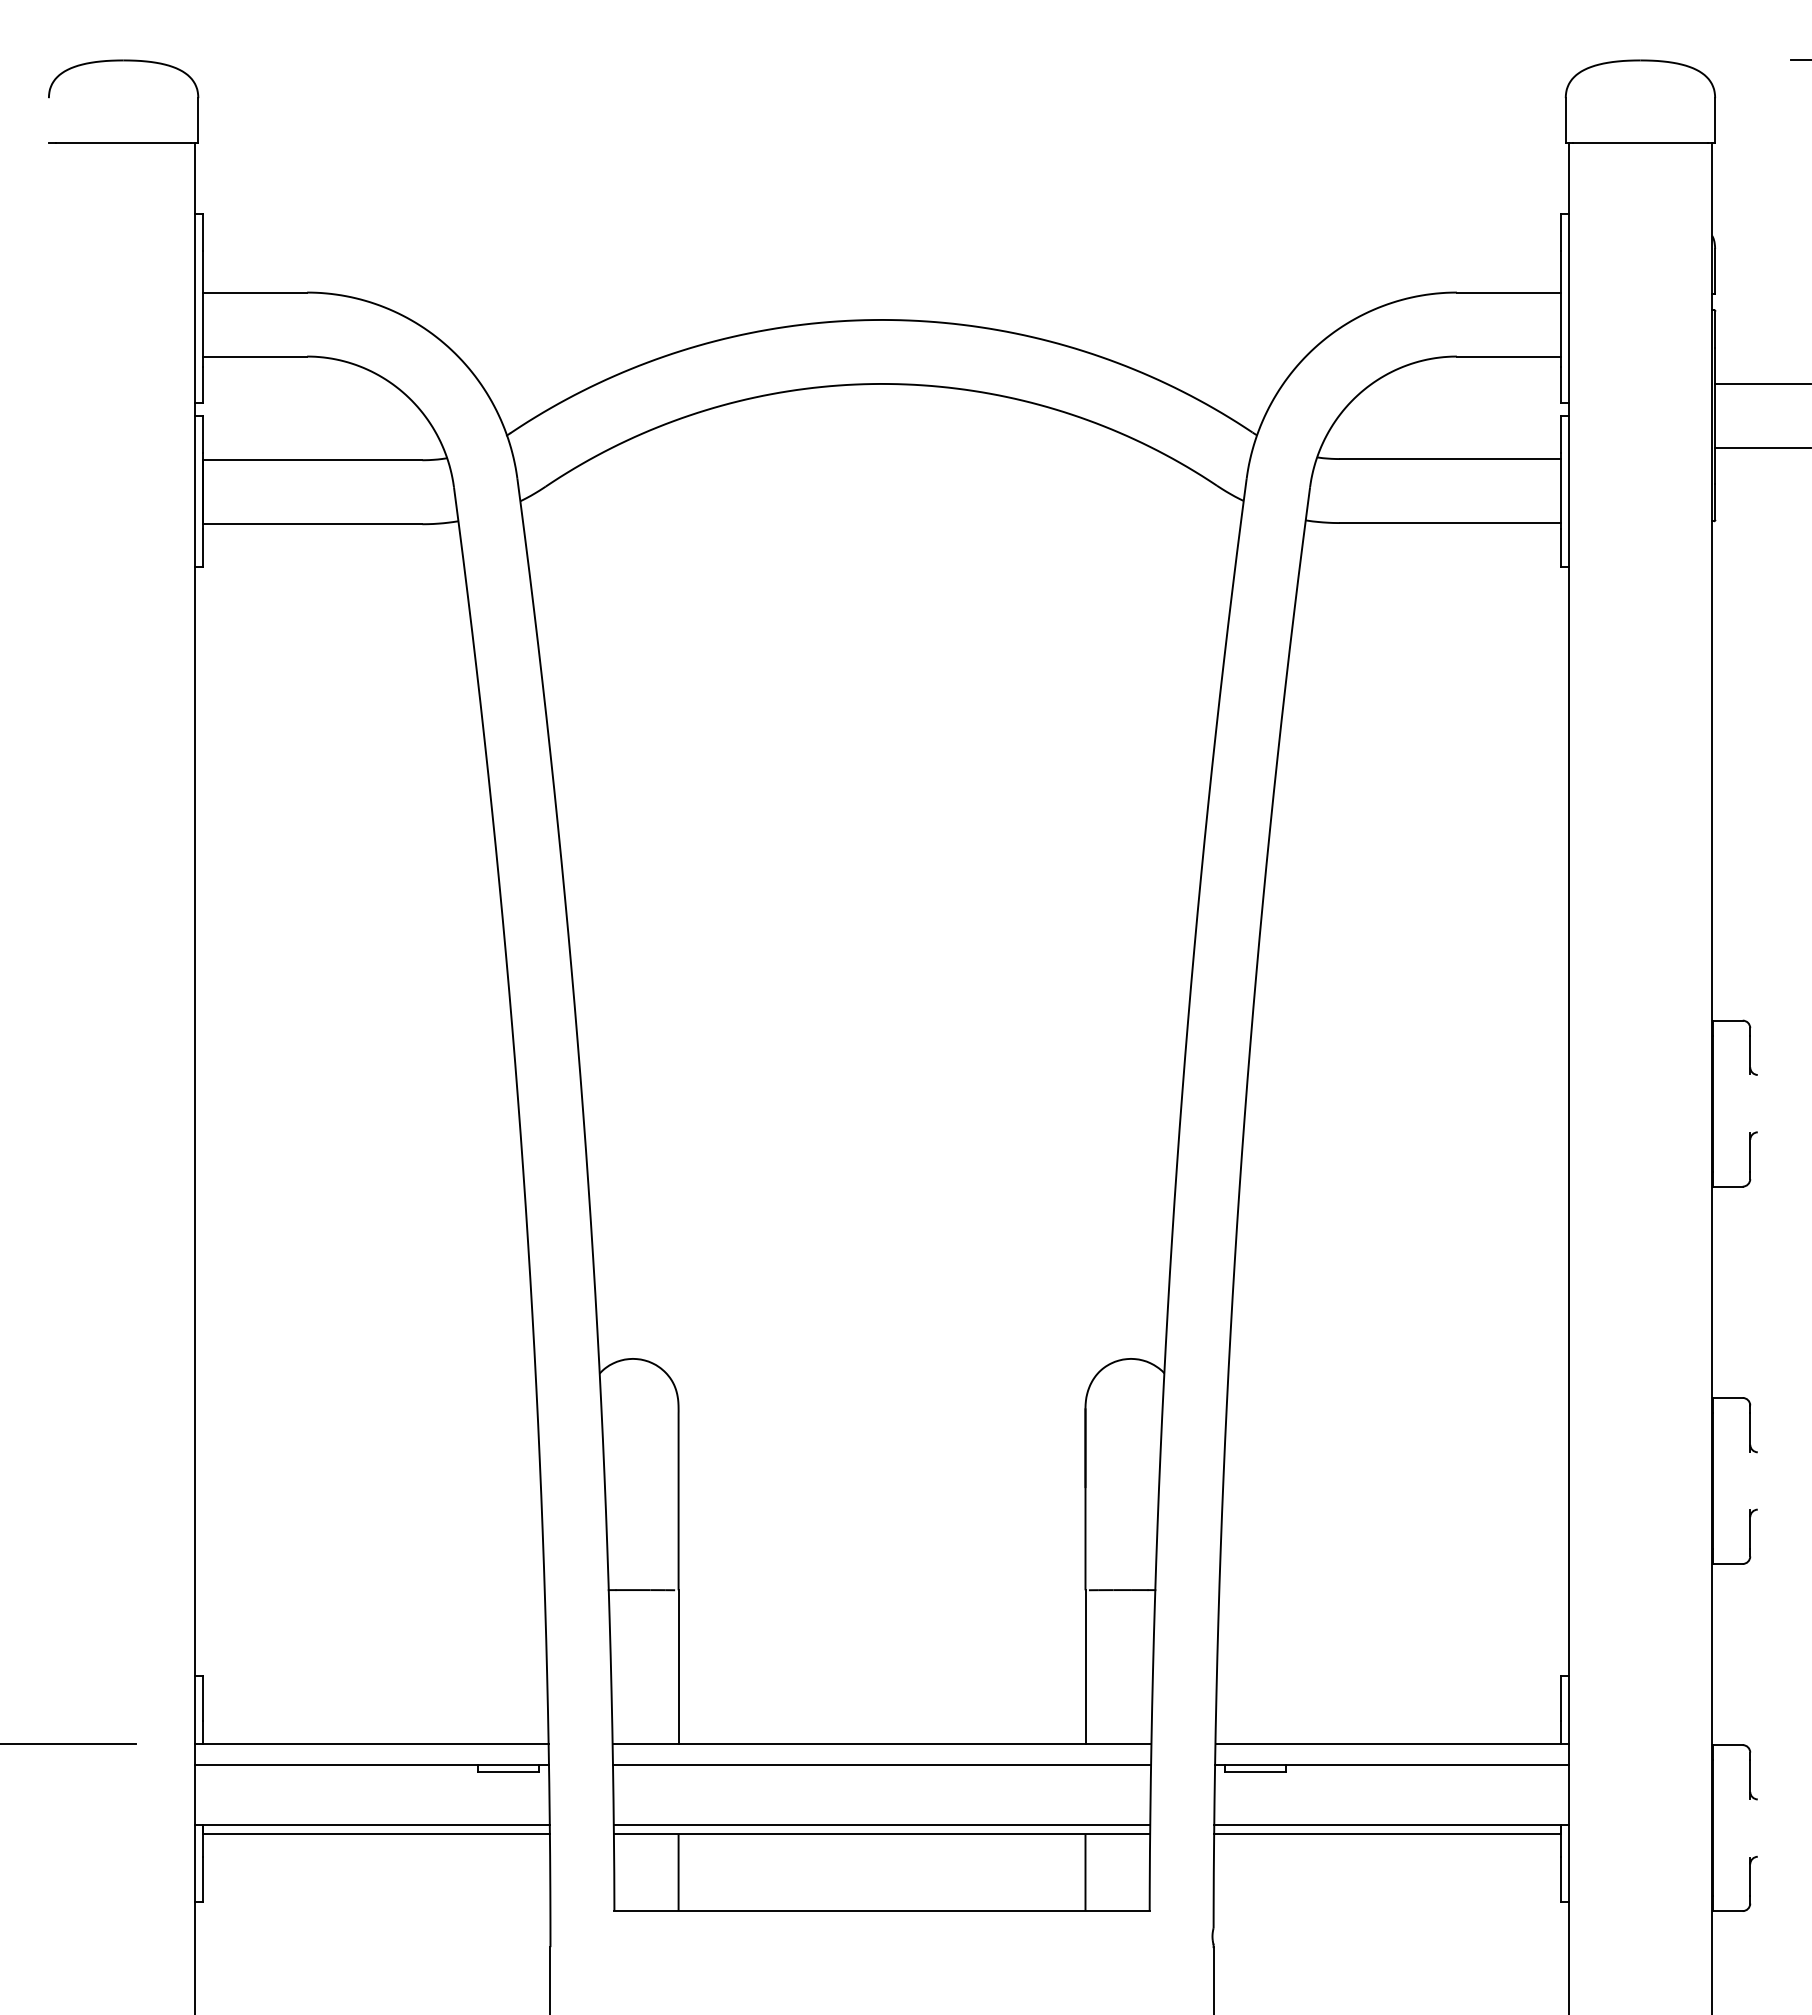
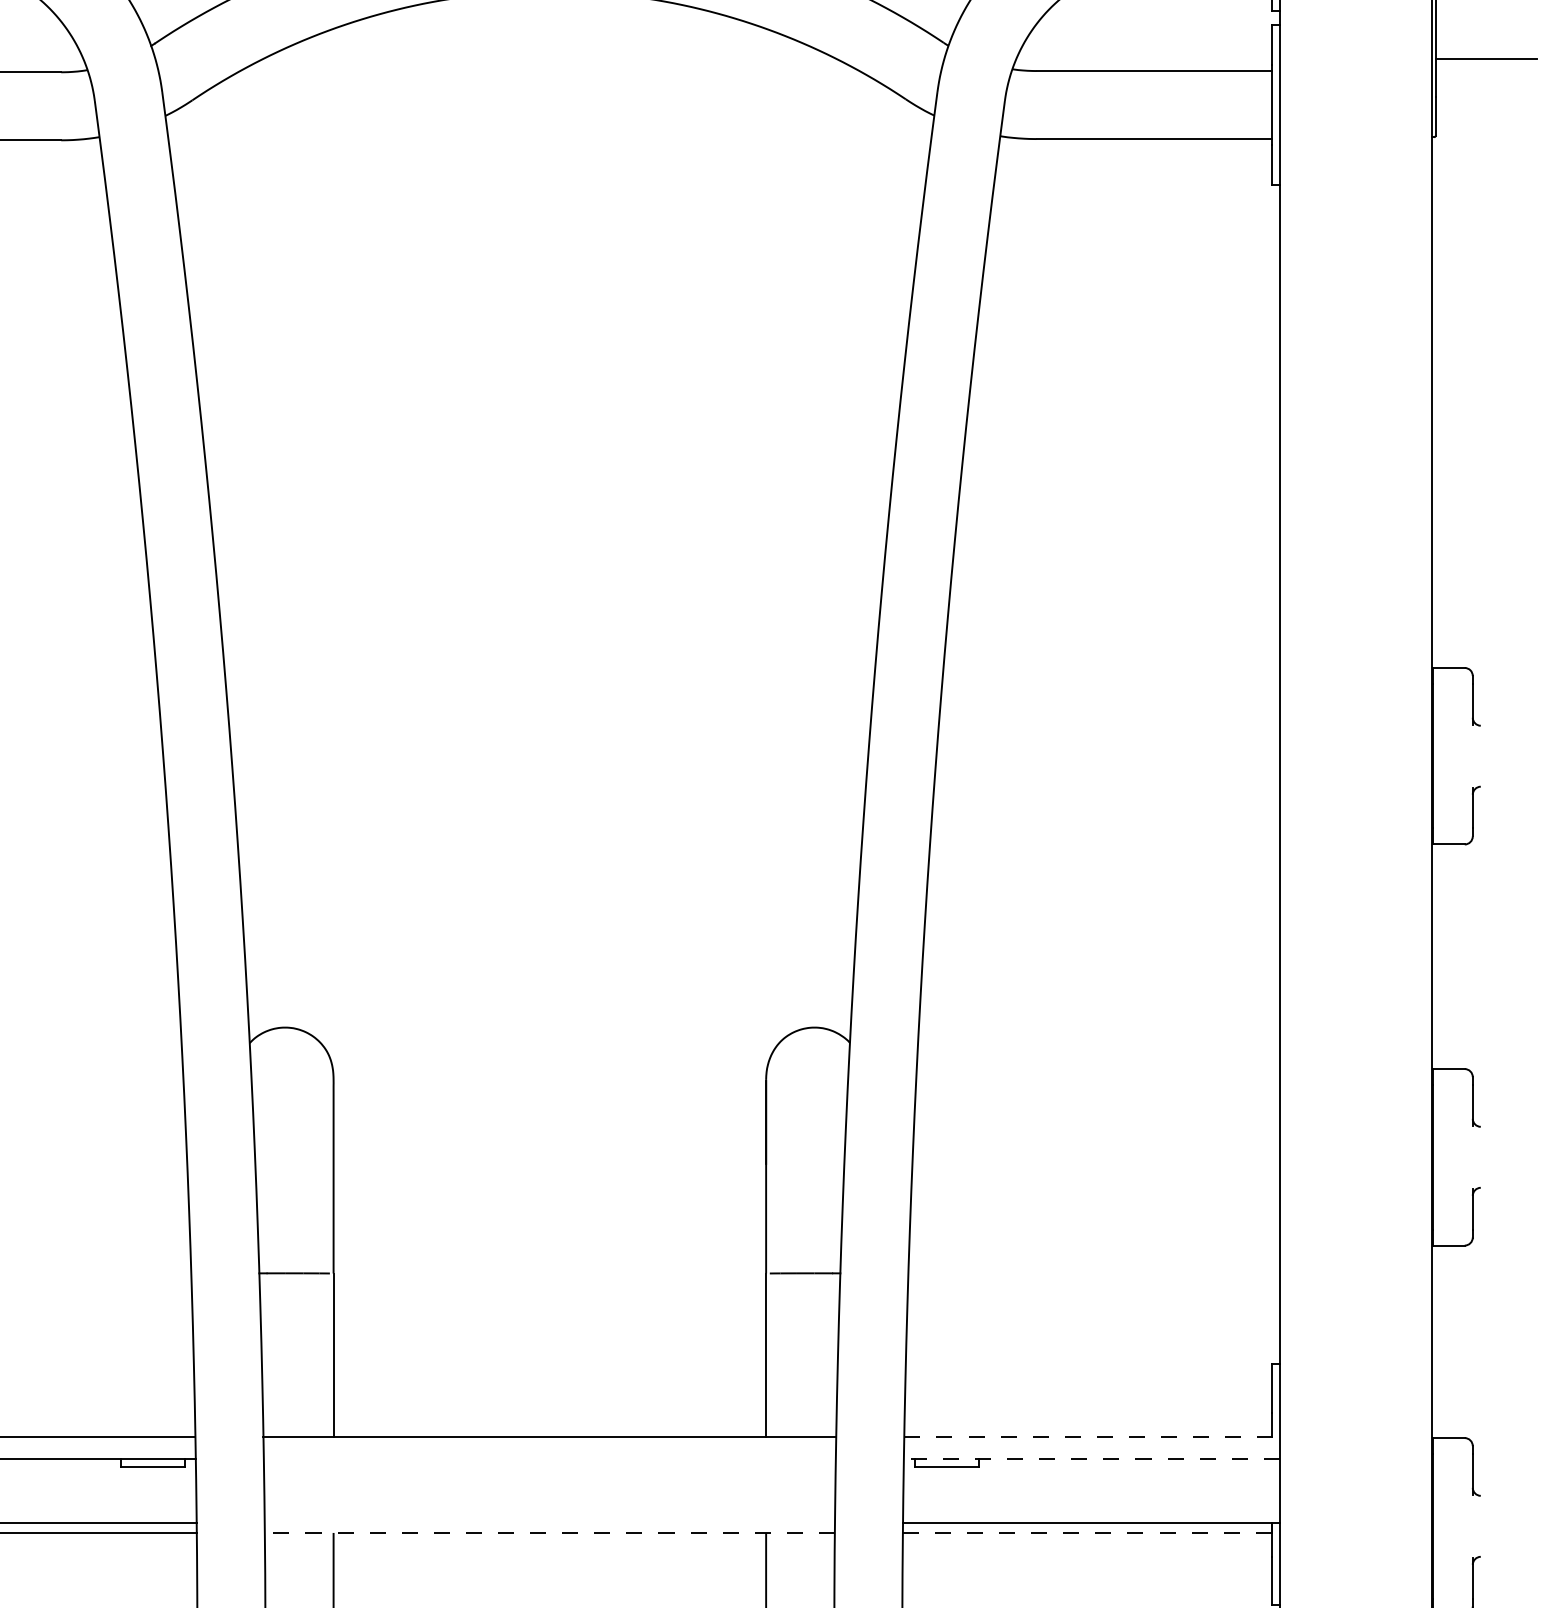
line: (1392, 1743) -> (1092, 1436), solid -> dashed
line: (881, 1764) -> (549, 1458), removed
line: (1391, 1764) -> (1091, 1458), solid -> dashed
line: (881, 1825) -> (549, 1523), removed
line: (881, 1834) -> (549, 1533), solid -> dashed
line: (1387, 1834) -> (1087, 1533), solid -> dashed

